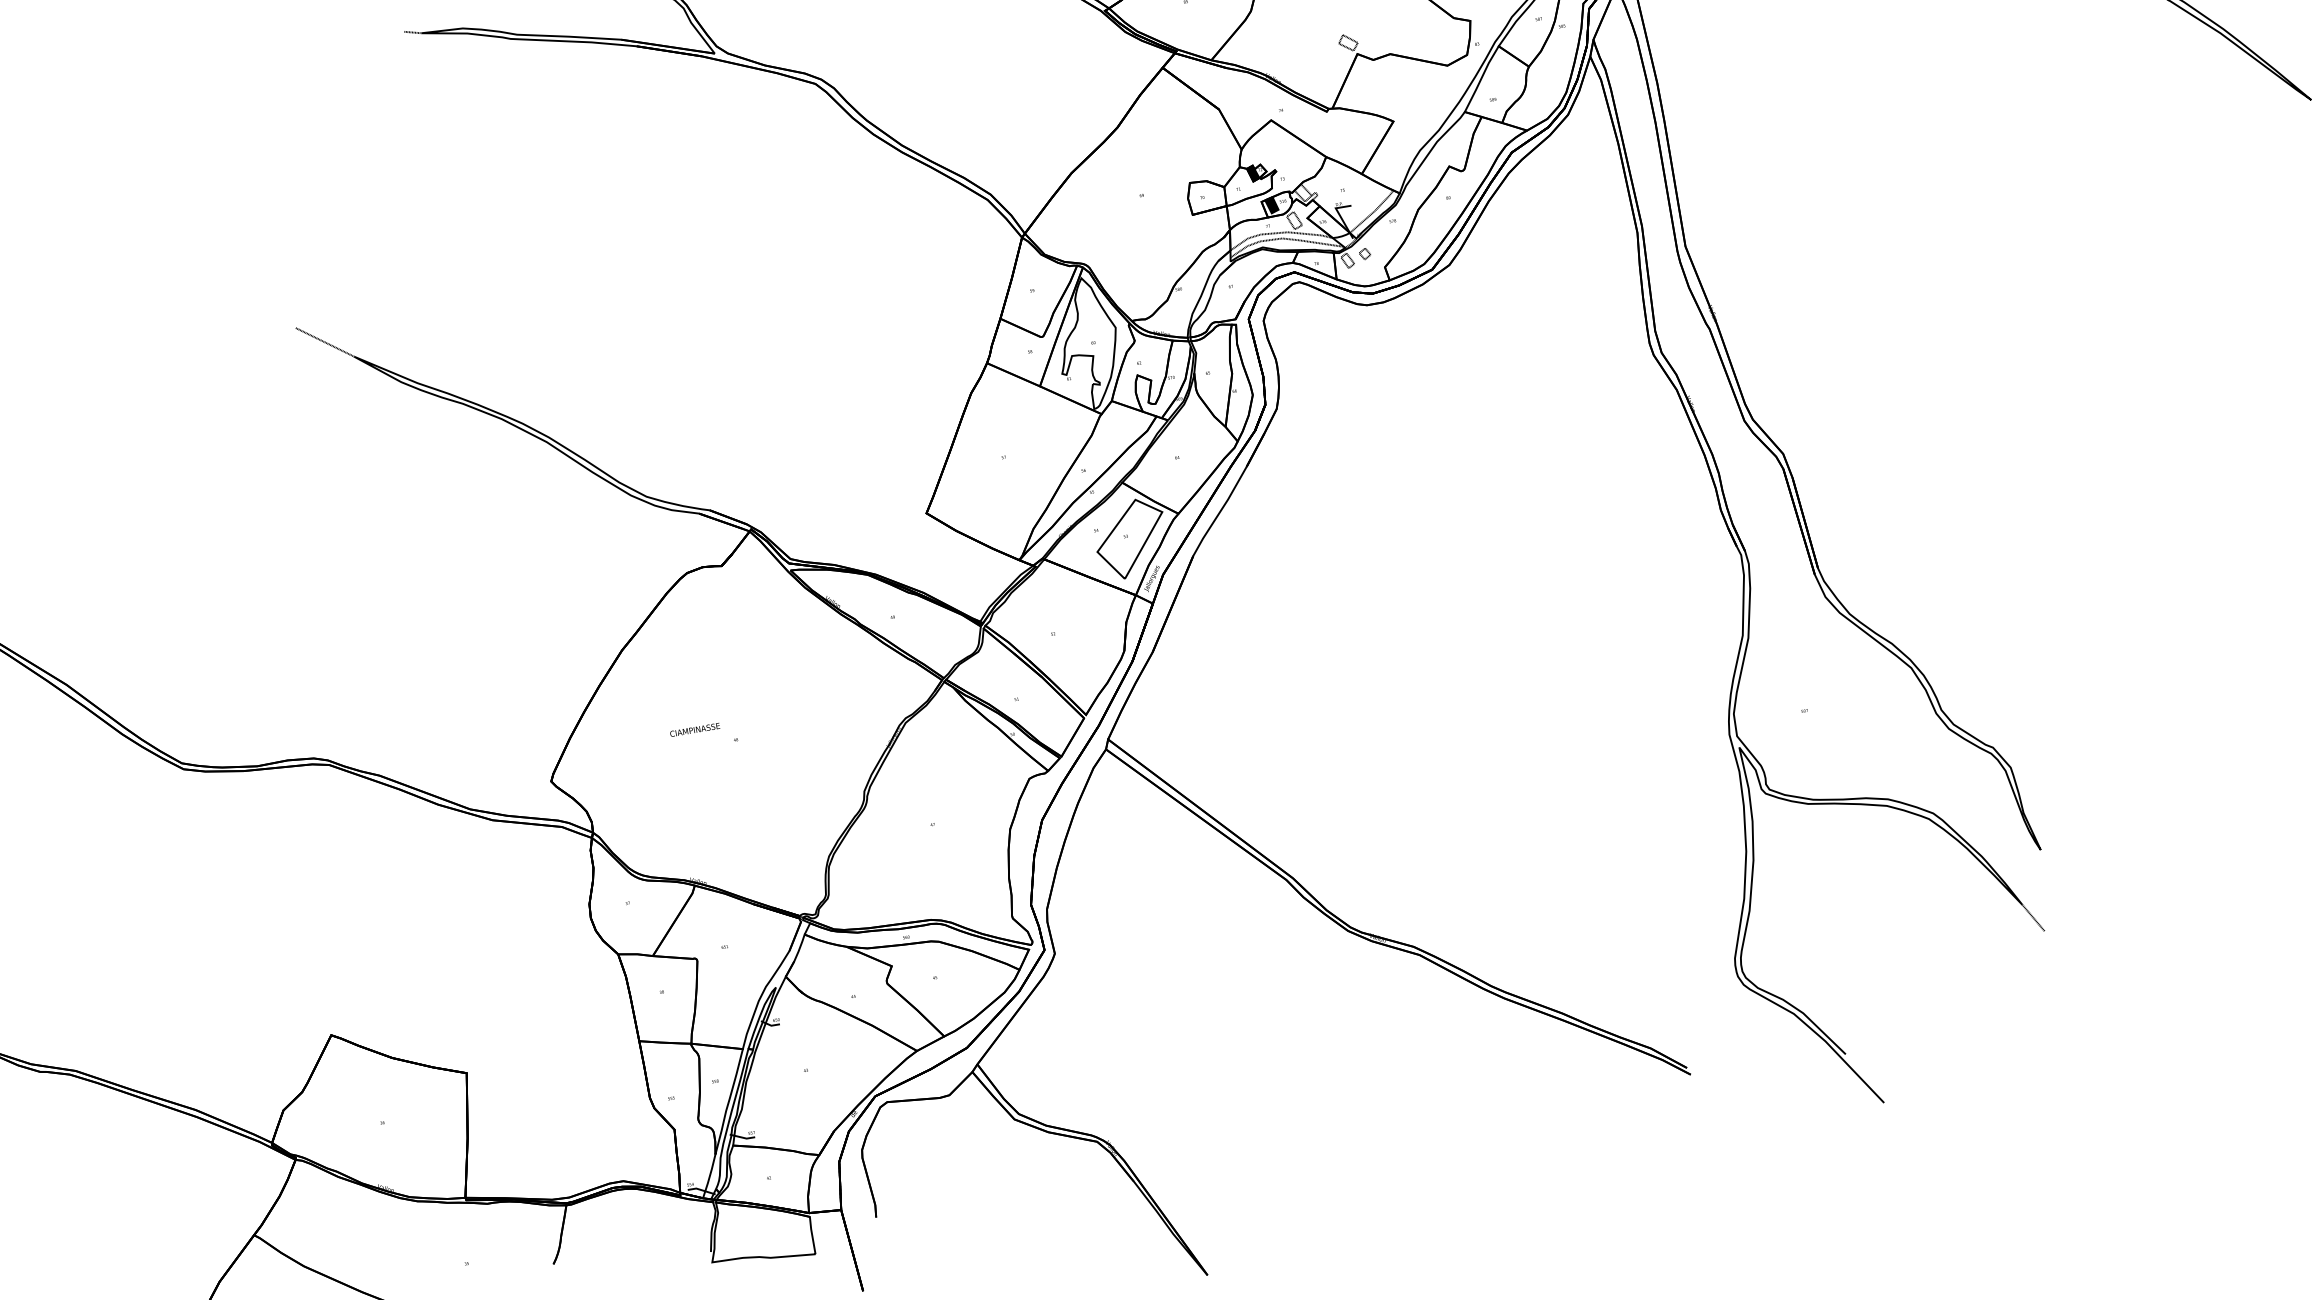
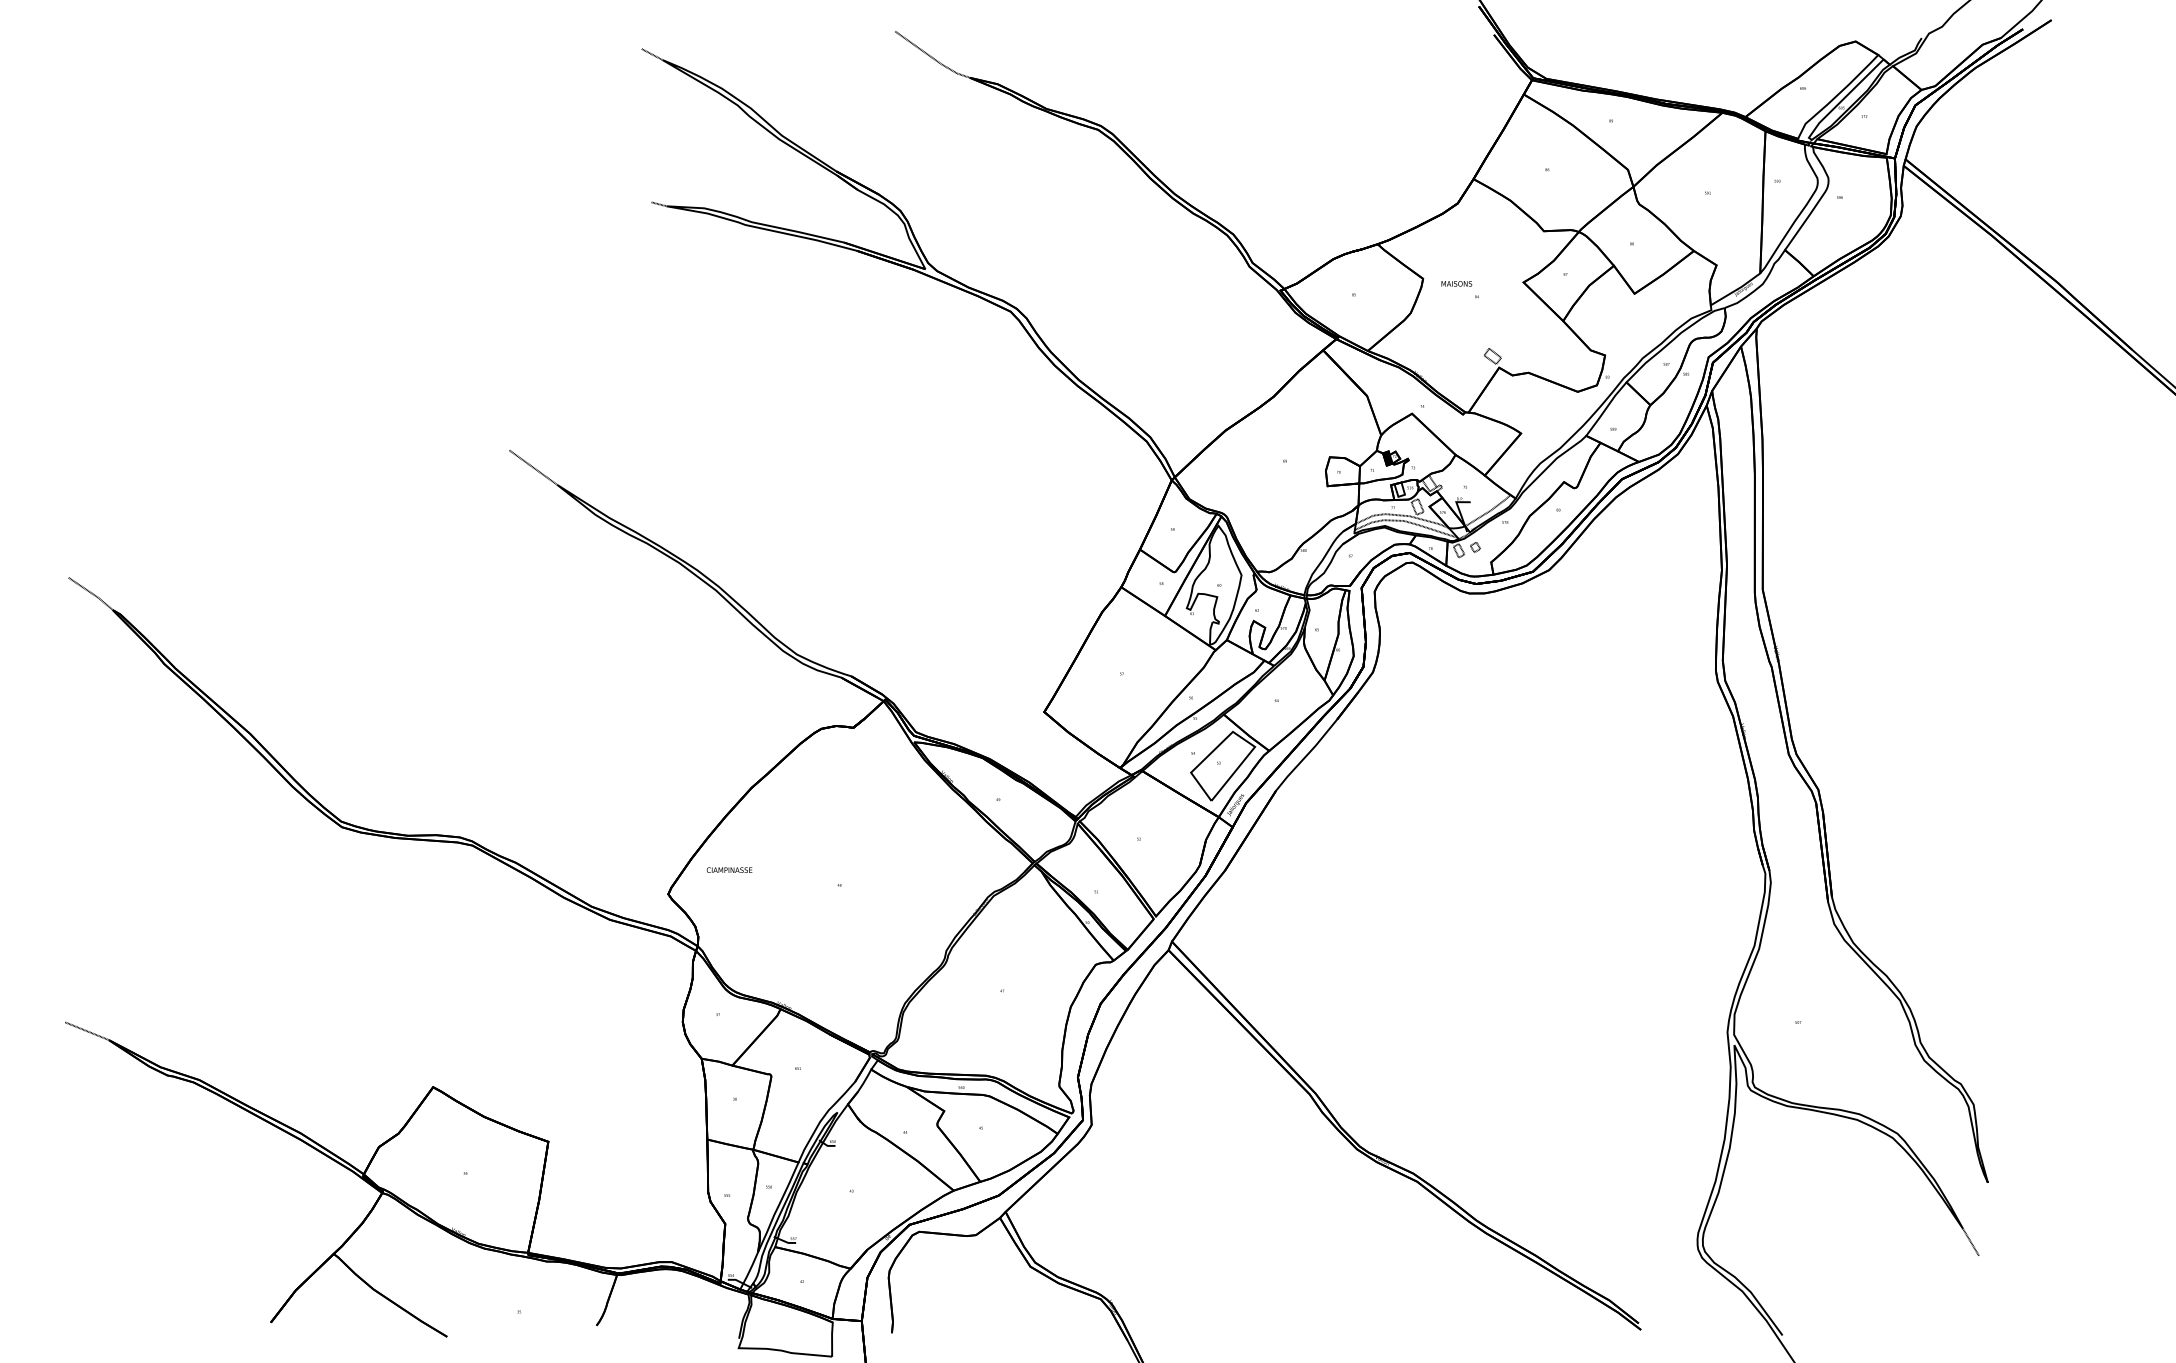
fill: (1271, 205) -> (1399, 489), removed
text: (694, 729) -> (729, 869), moved

